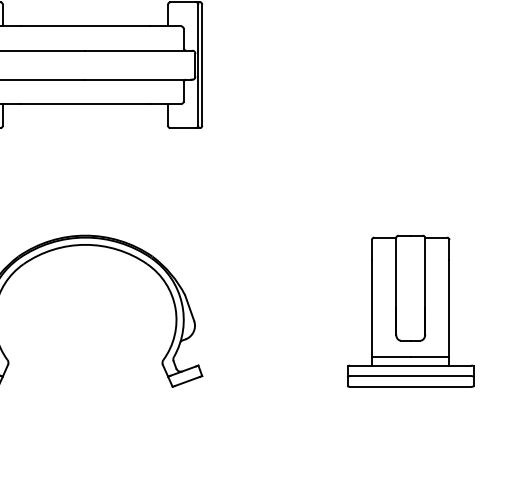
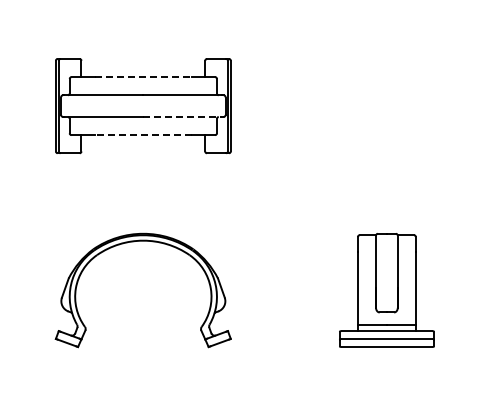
line: (85, 26) -> (143, 77), solid -> dashed
line: (137, 80) -> (182, 117), solid -> dashed
line: (84, 104) -> (142, 135), solid -> dashed

